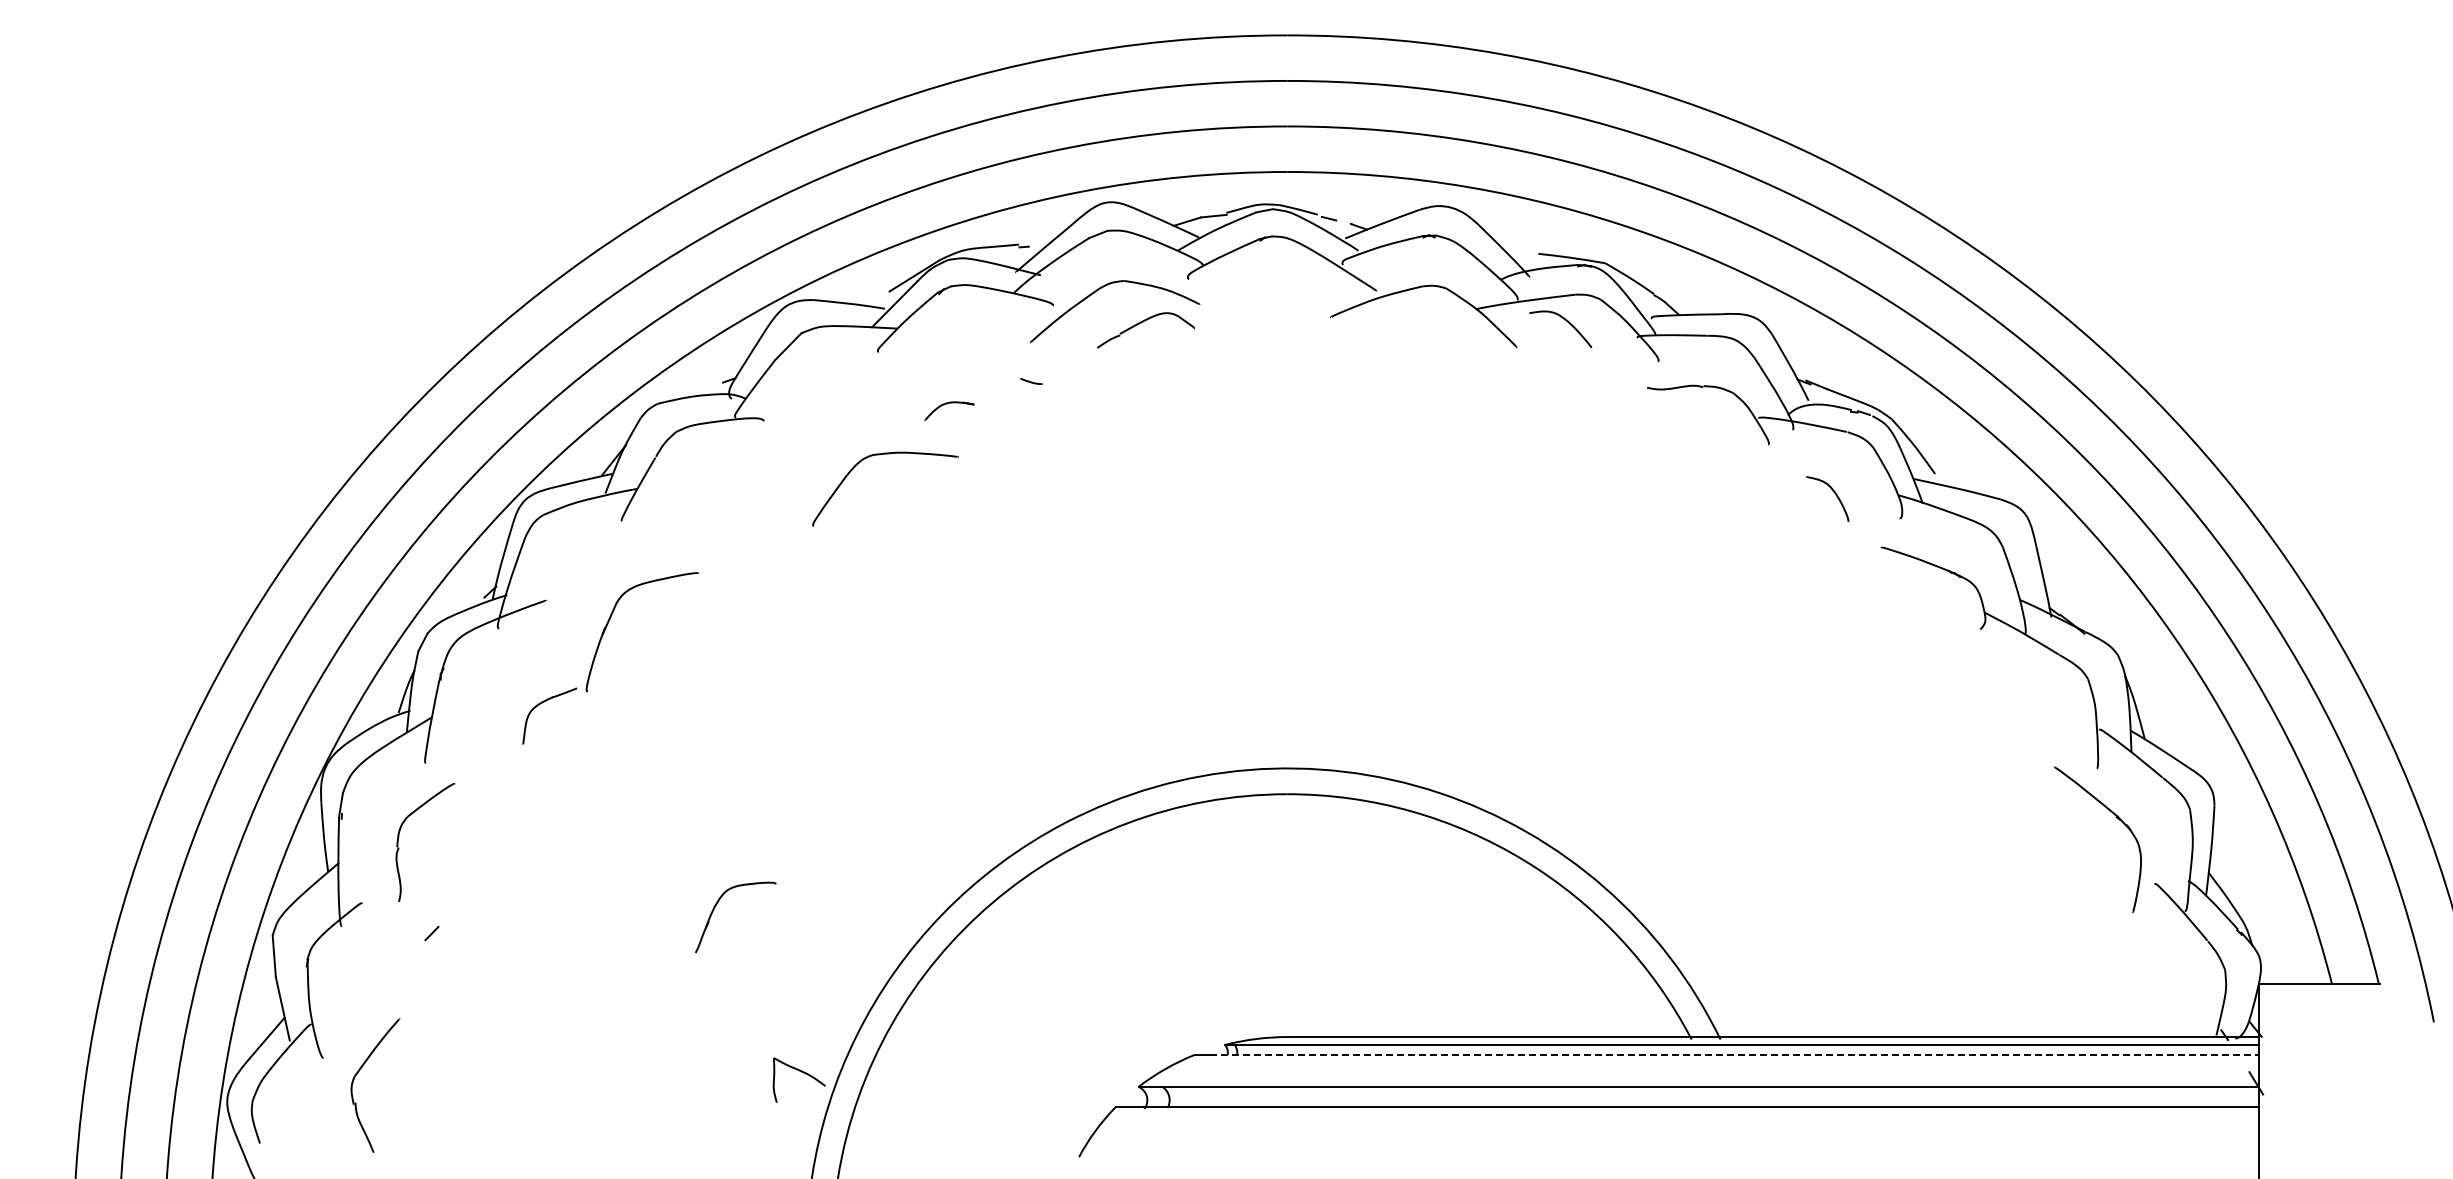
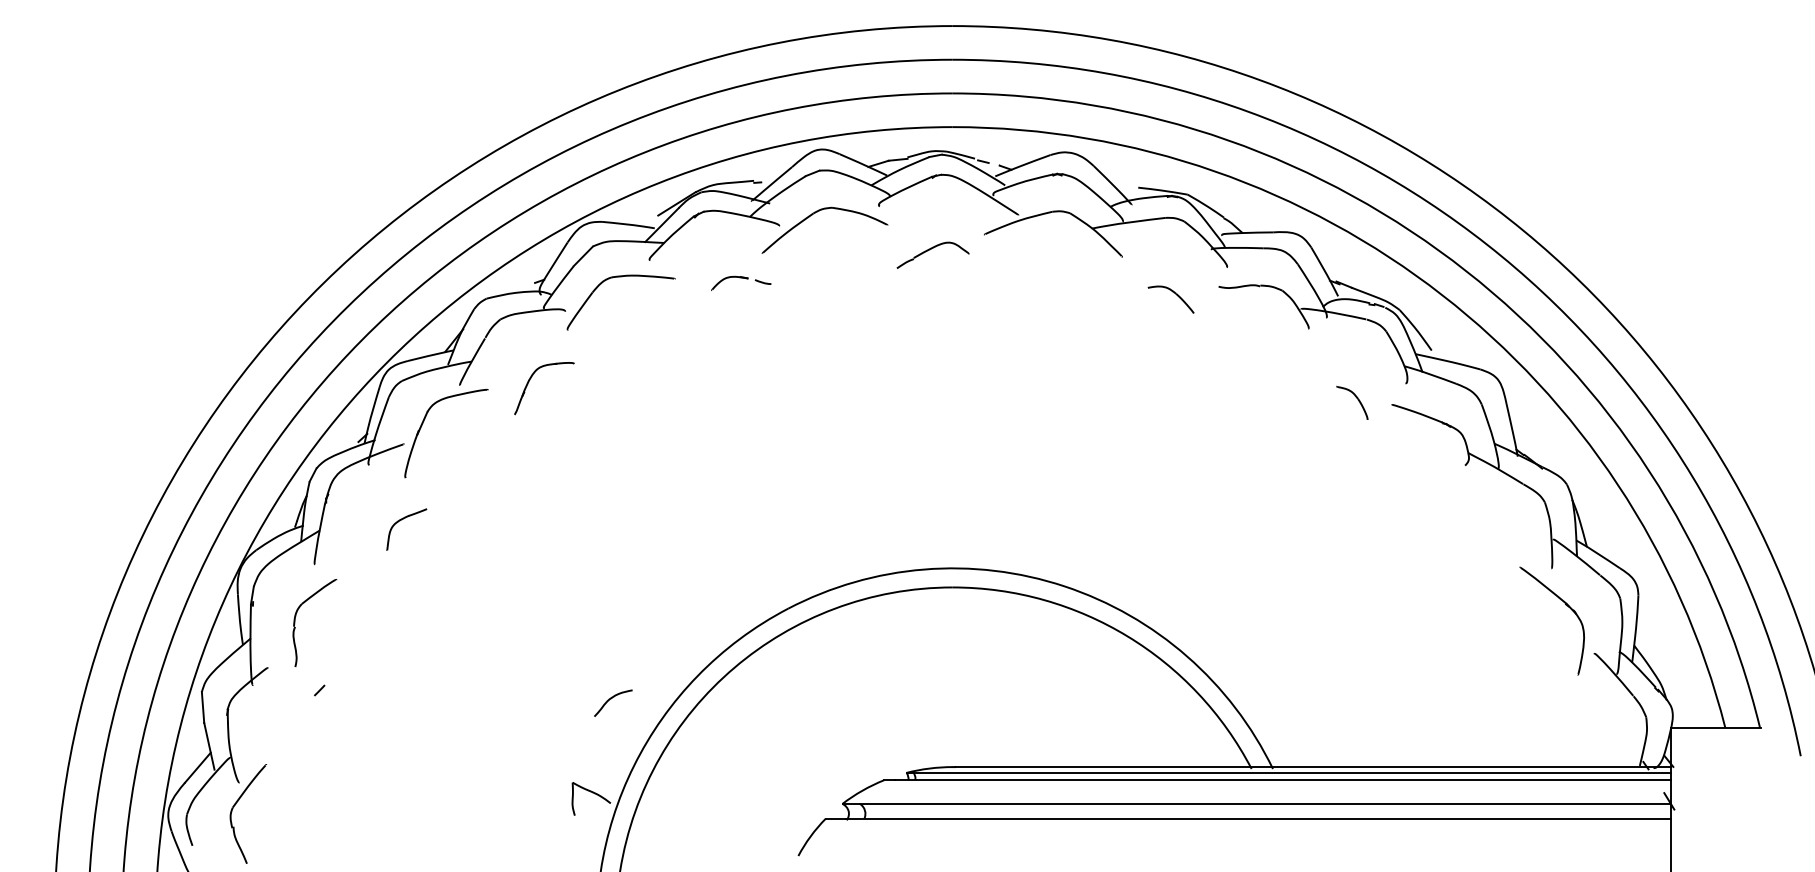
part: (1564, 320) -> (1173, 293), moved
part: (1141, 323) -> (929, 250), moved
part: (947, 404) -> (728, 278), moved
part: (879, 455) -> (616, 277), moved
part: (1833, 492) -> (1356, 398), moved
part: (611, 617) -> (423, 422), moved
part: (717, 904) -> (530, 379), moved
curve: (824, 946) -> (610, 700), added
line: (1734, 1054) -> (1283, 780), dashed -> solid
part: (357, 1074) -> (235, 805), moved

